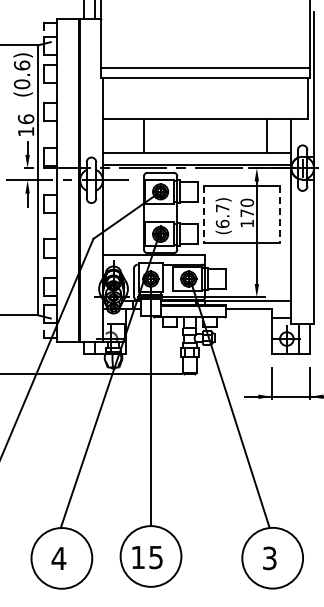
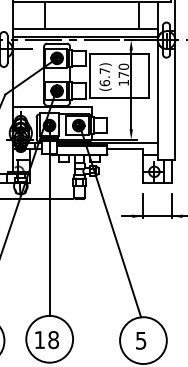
line: (203, 215) -> (90, 76), dashed -> solid
line: (279, 215) -> (148, 76), dashed -> solid
text: (156, 557) -> (53, 340), 15 -> 18
text: (269, 557) -> (140, 340), 3 -> 5

